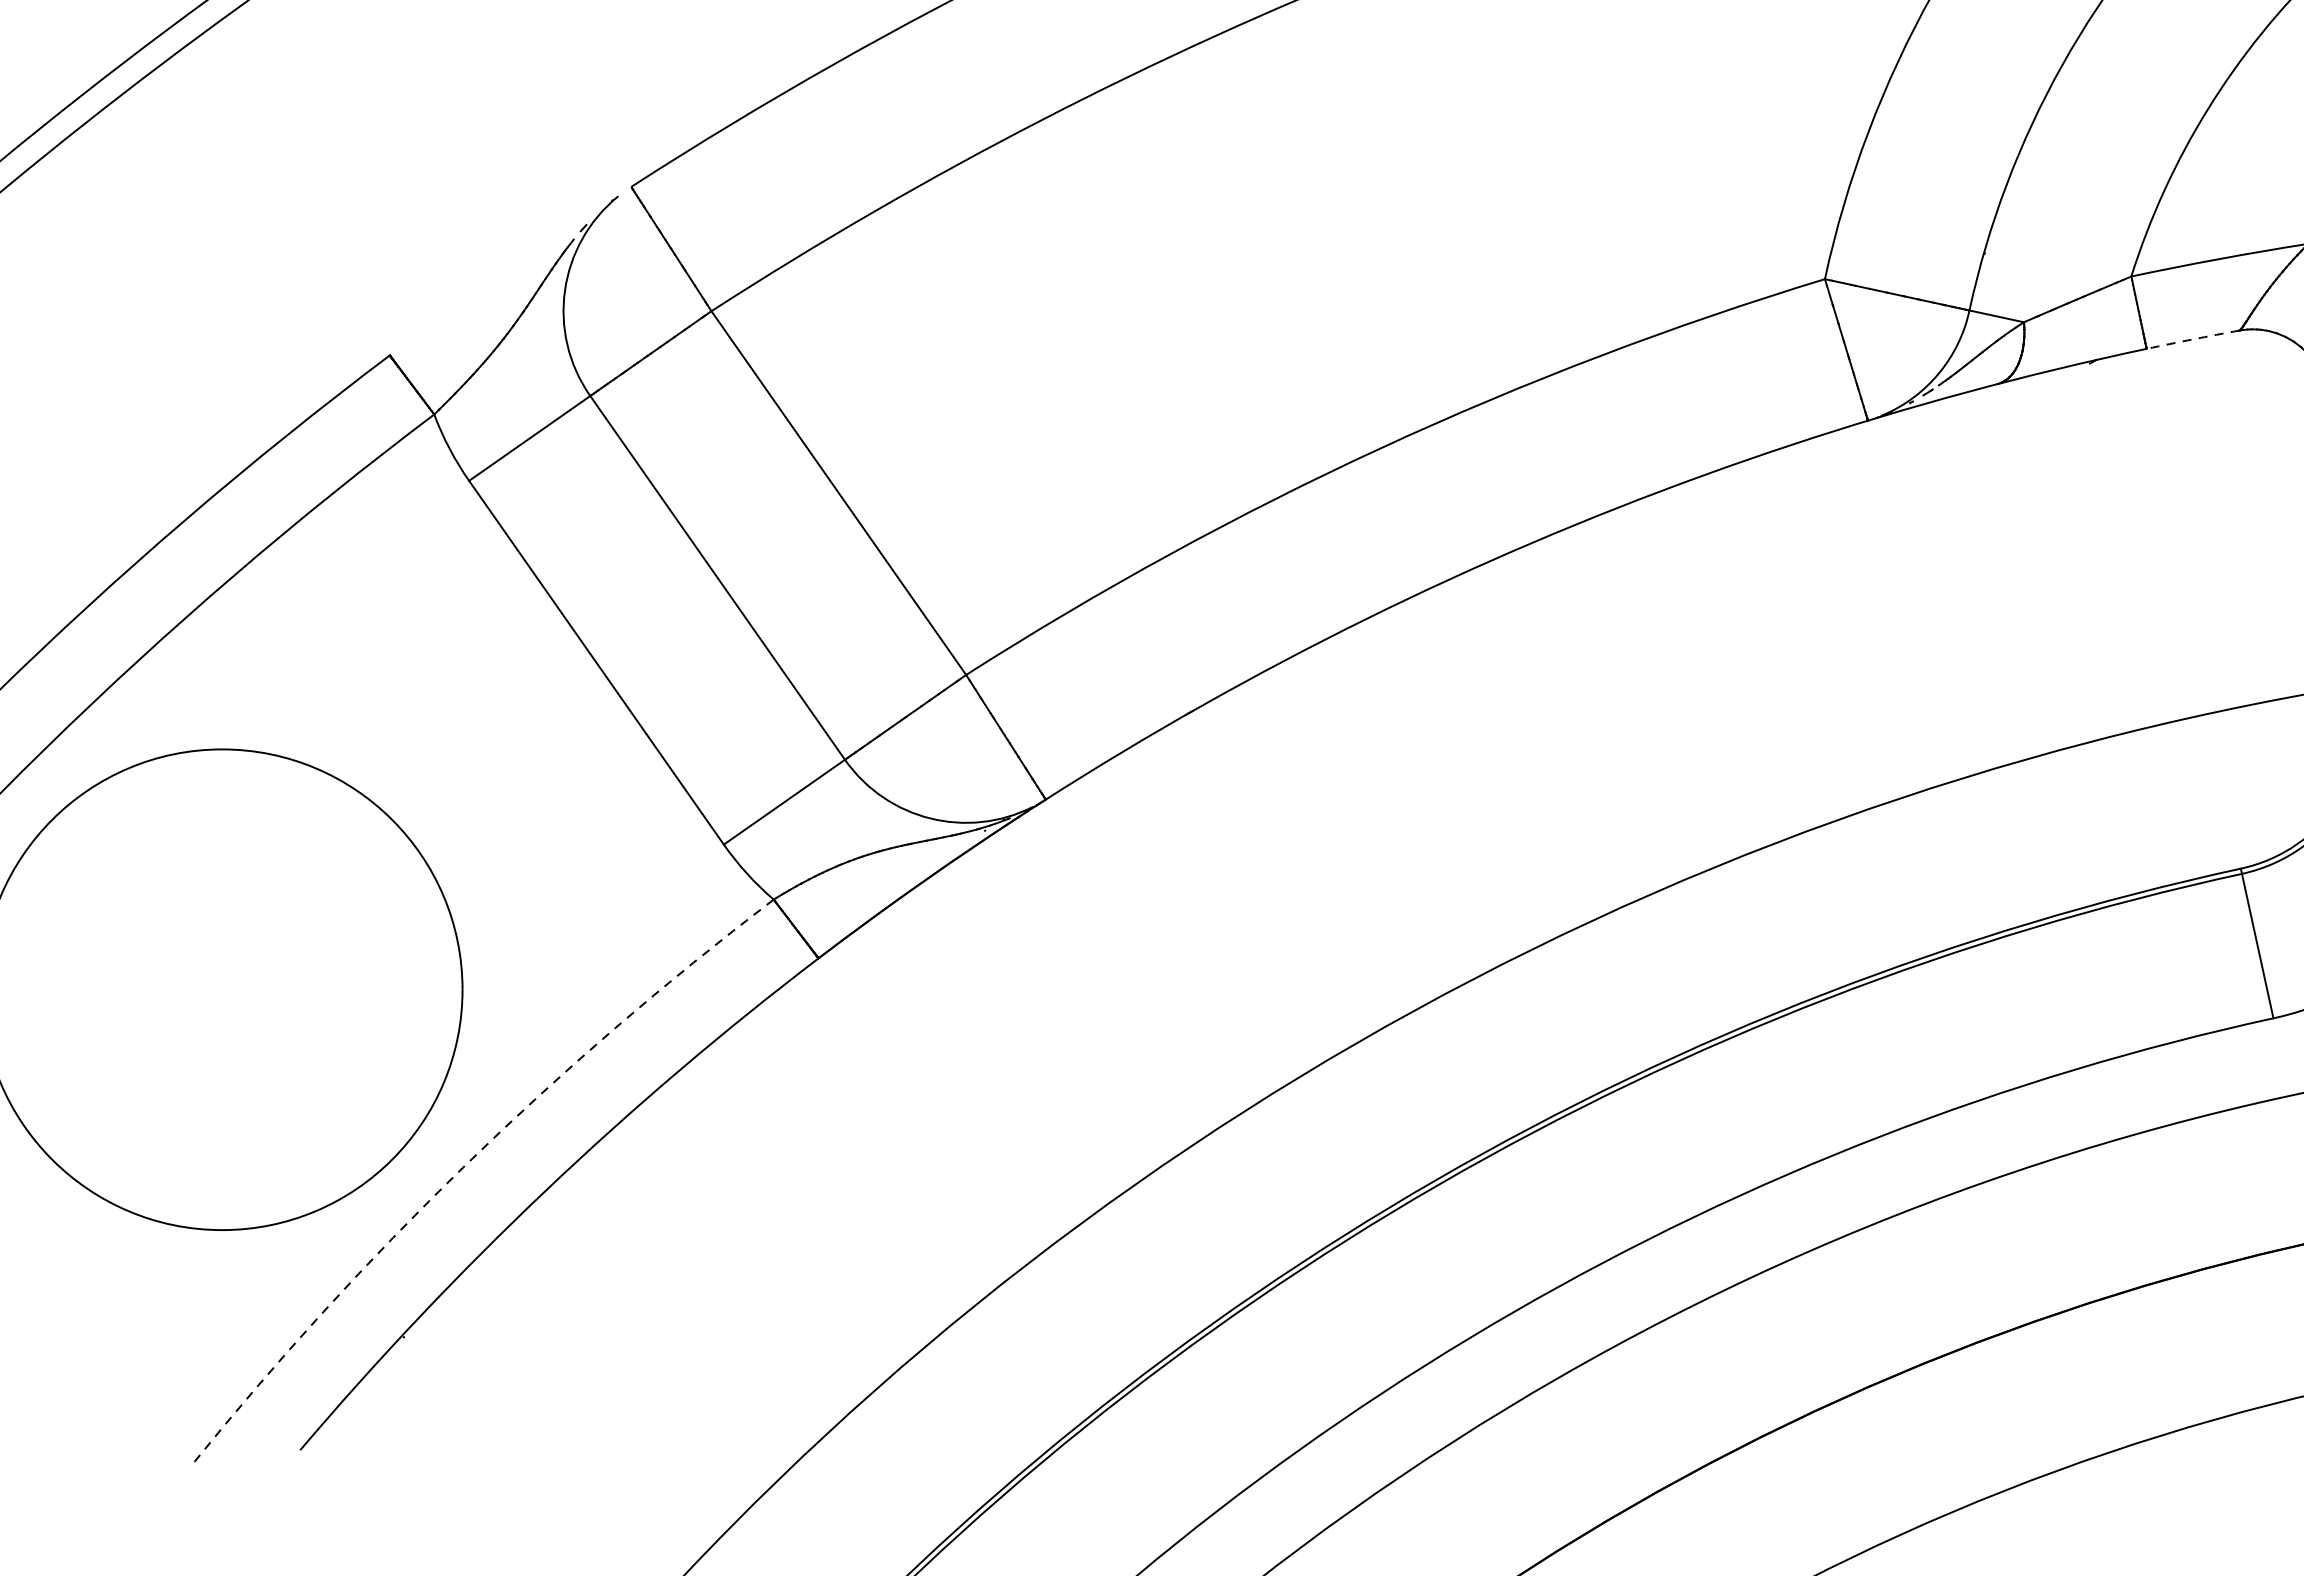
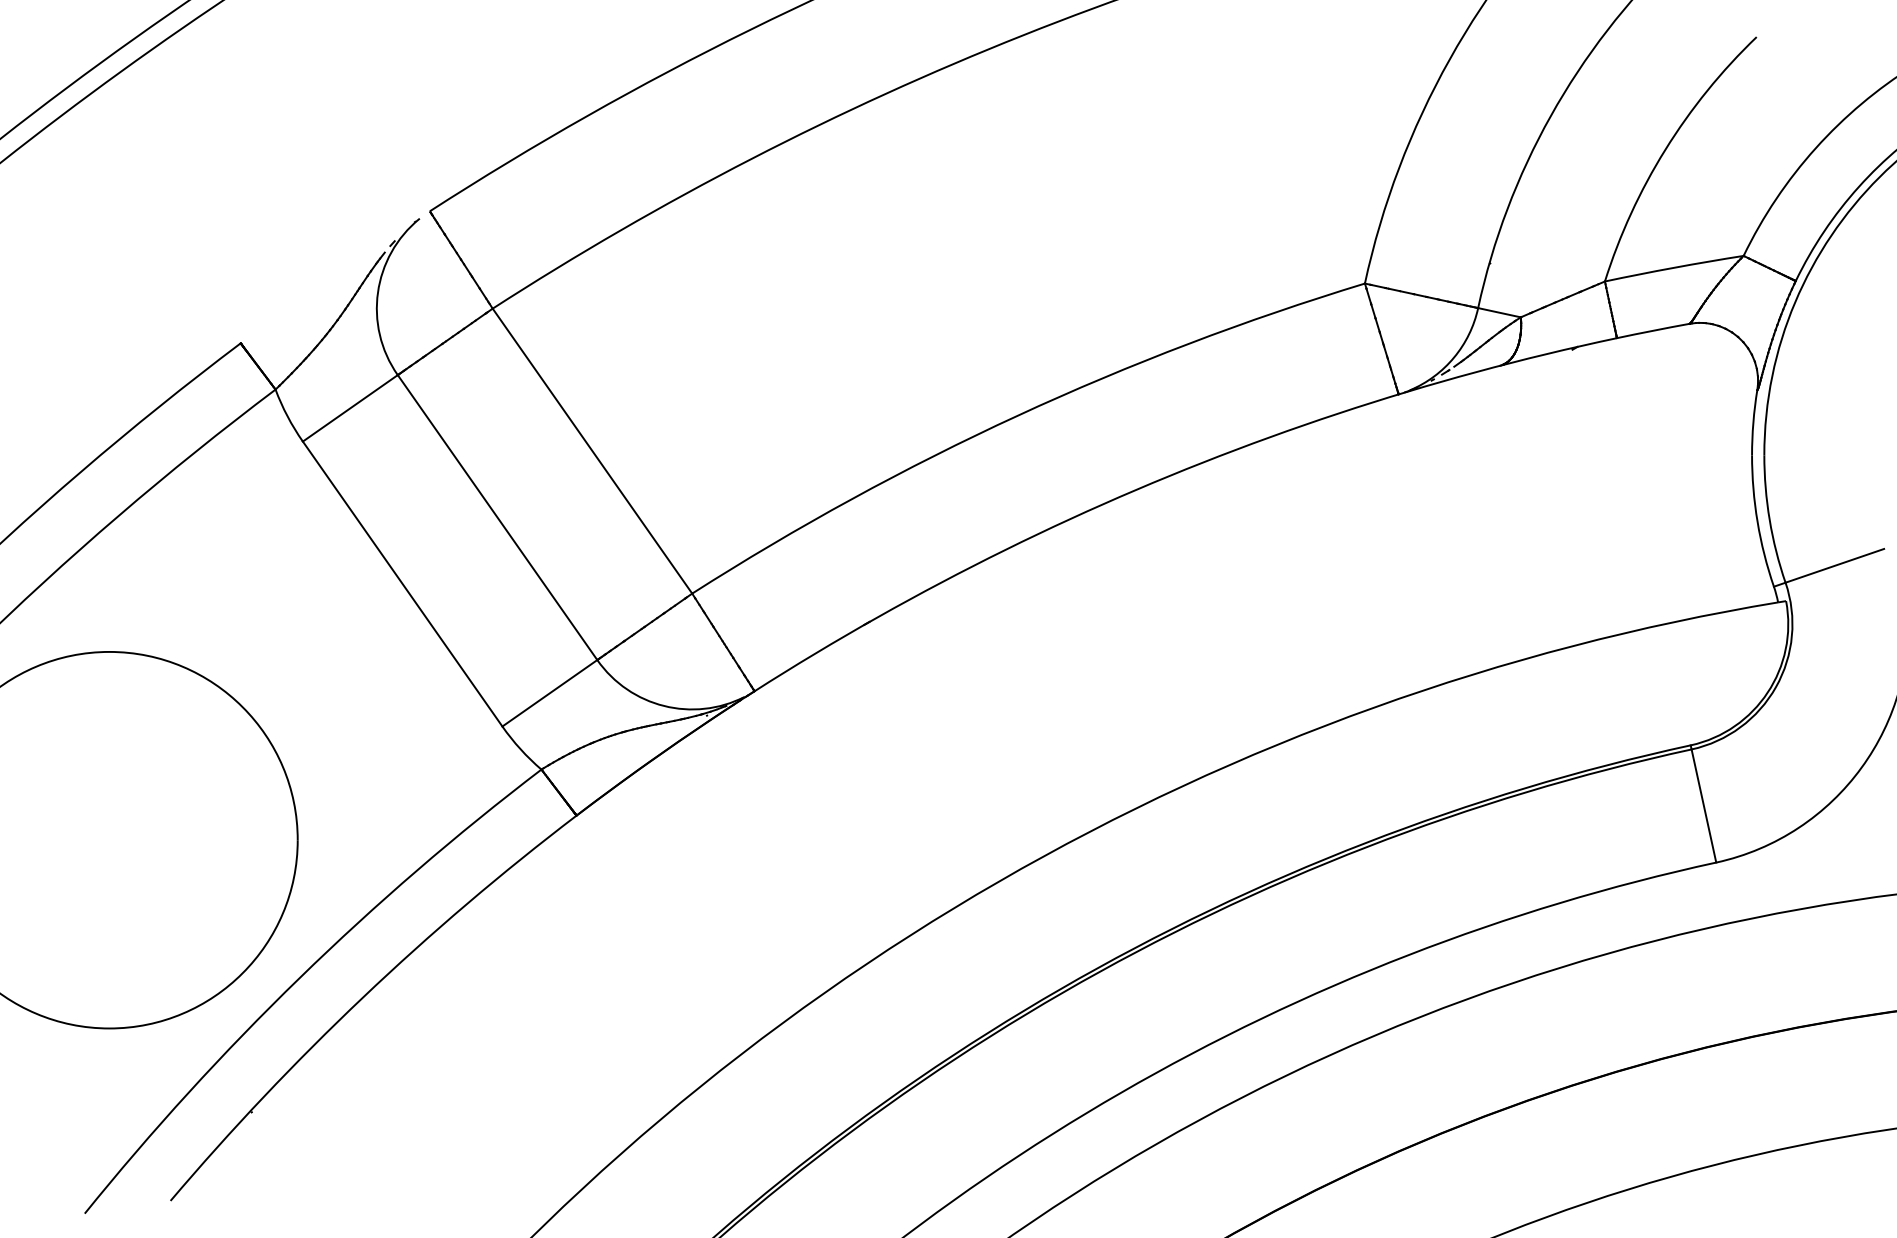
arc: (2193, 339) -> (1653, 330), dashed -> solid
arc: (464, 1165) -> (299, 977), dashed -> solid

